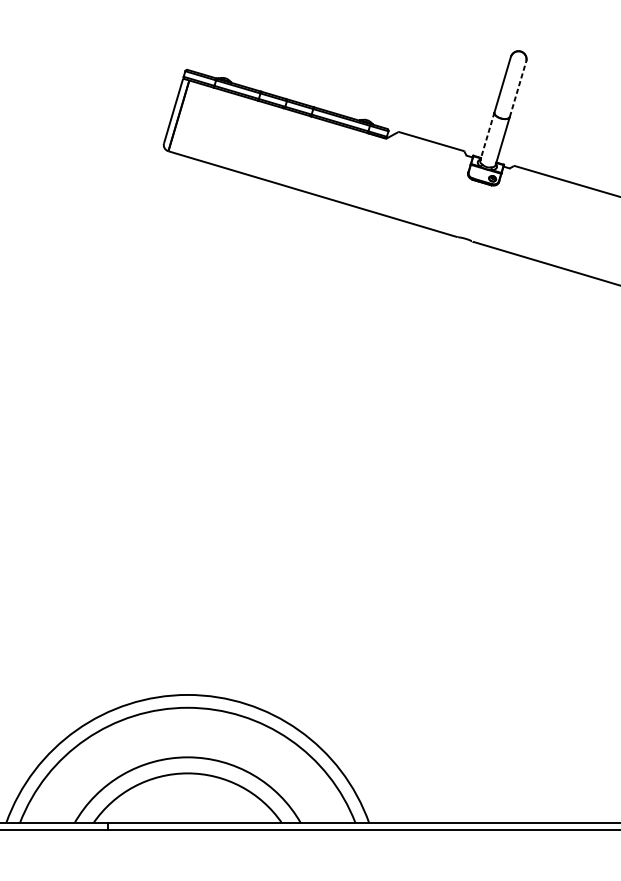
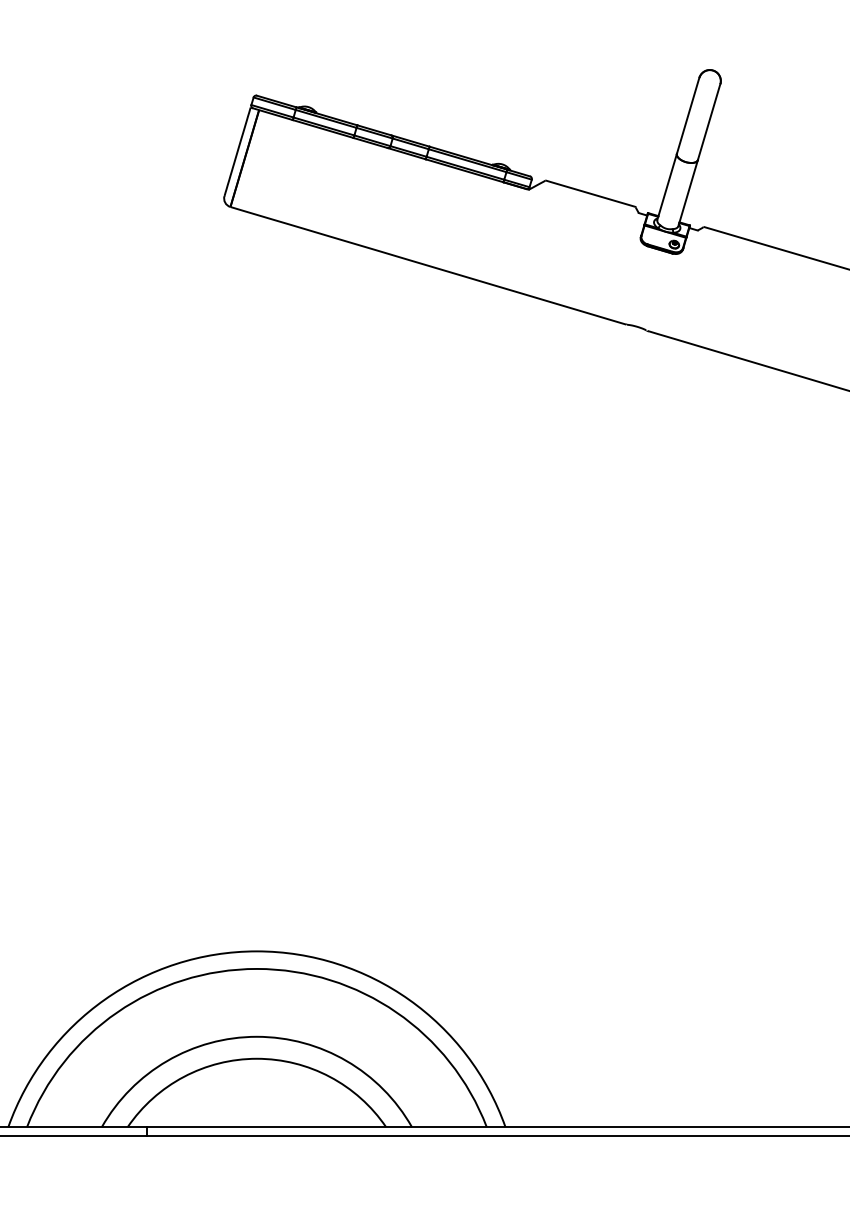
line: (518, 89) -> (709, 122), dashed -> solid
line: (487, 136) -> (667, 186), dashed -> solid

